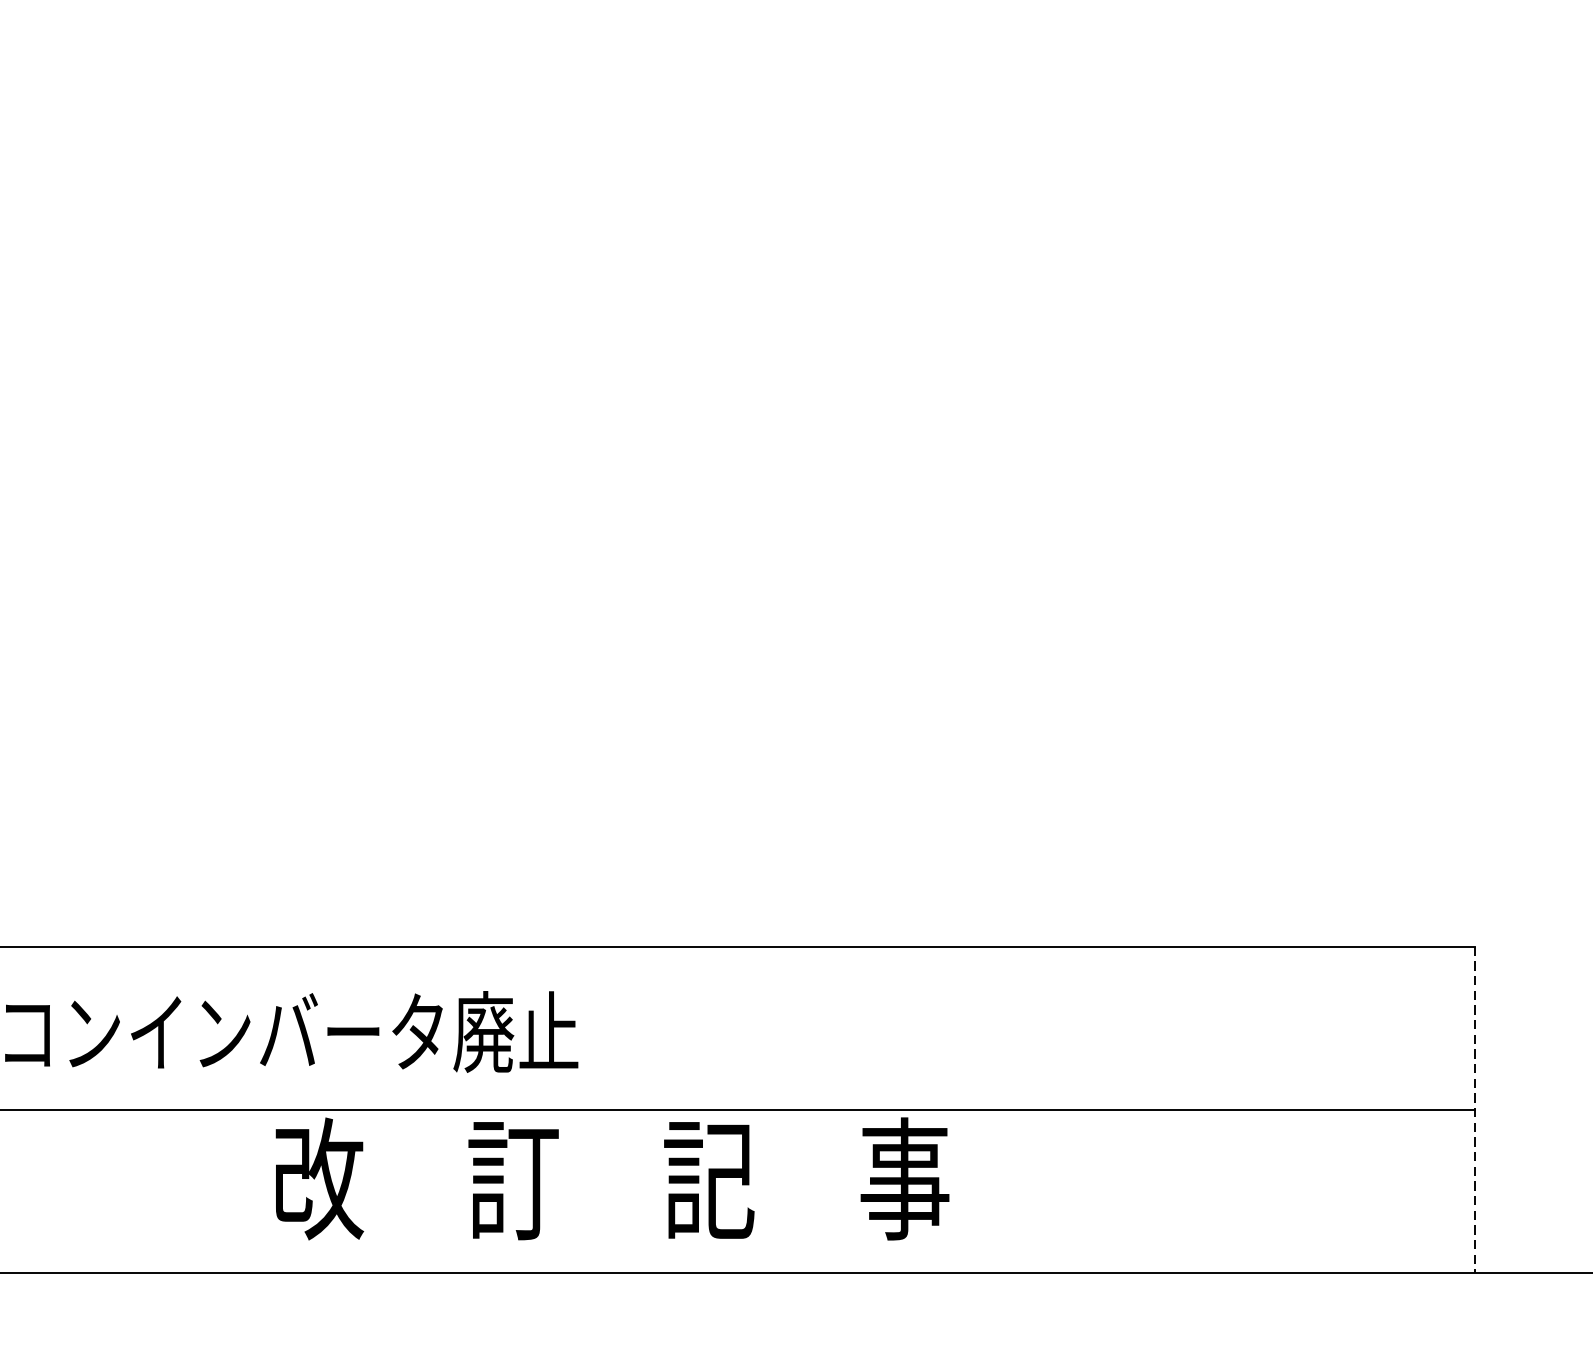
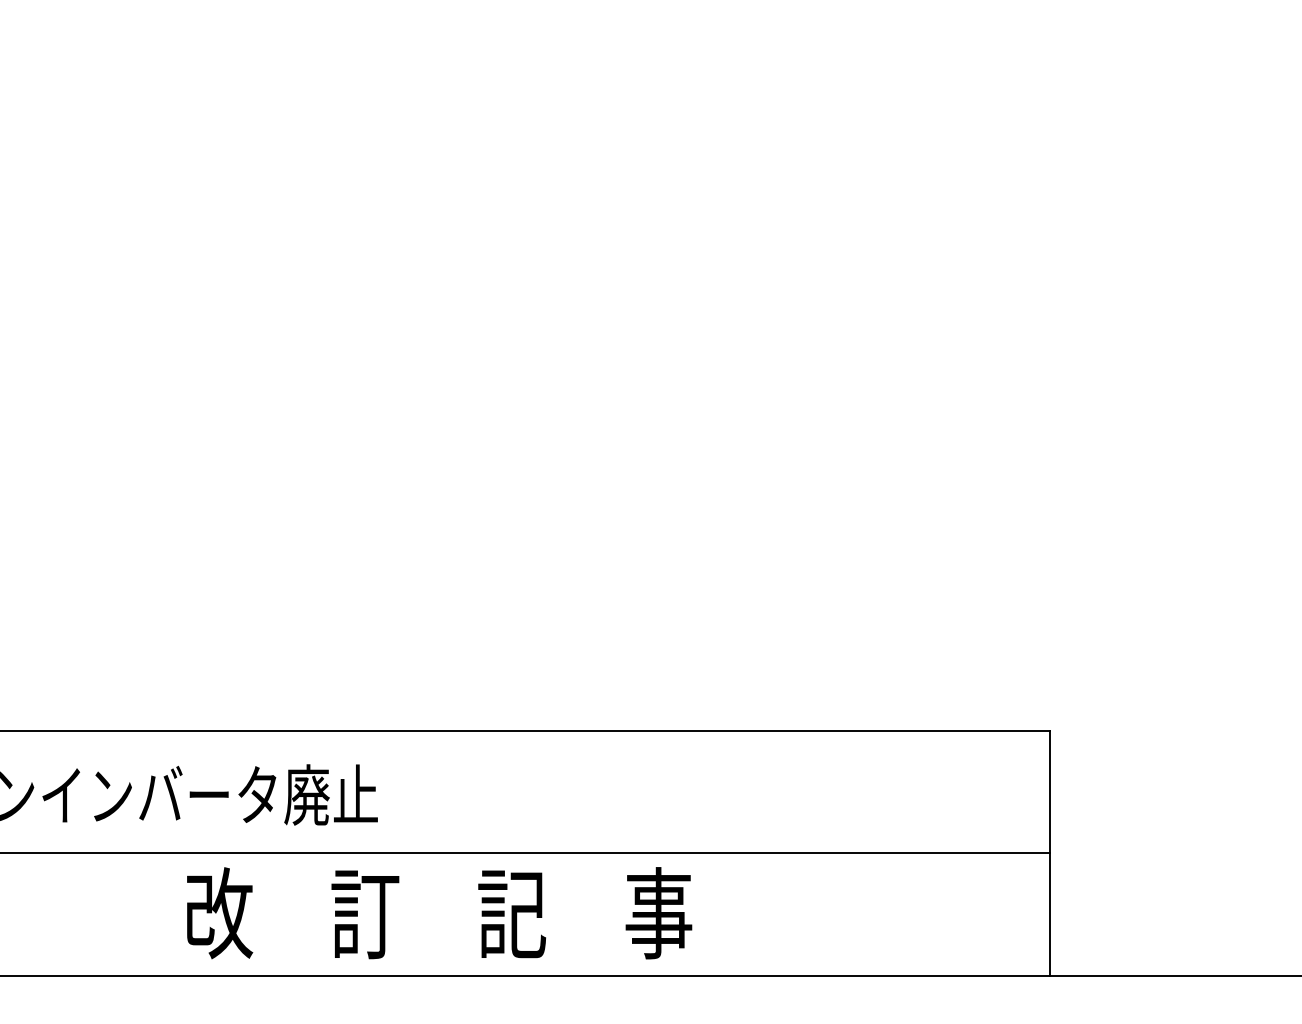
line: (1475, 1109) -> (1050, 853), dashed -> solid
text: (612, 1179) -> (439, 913), moved

